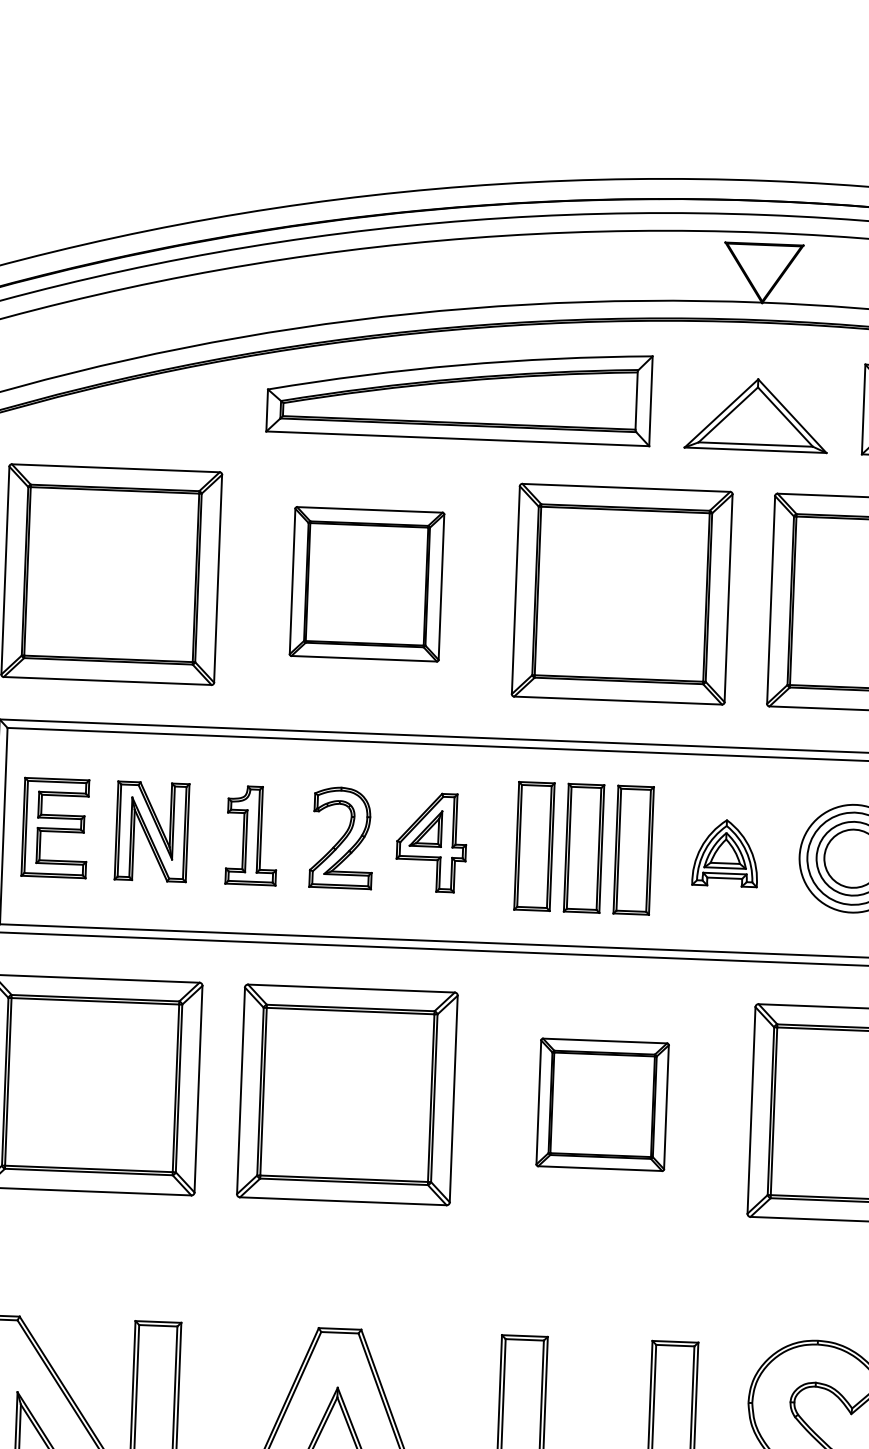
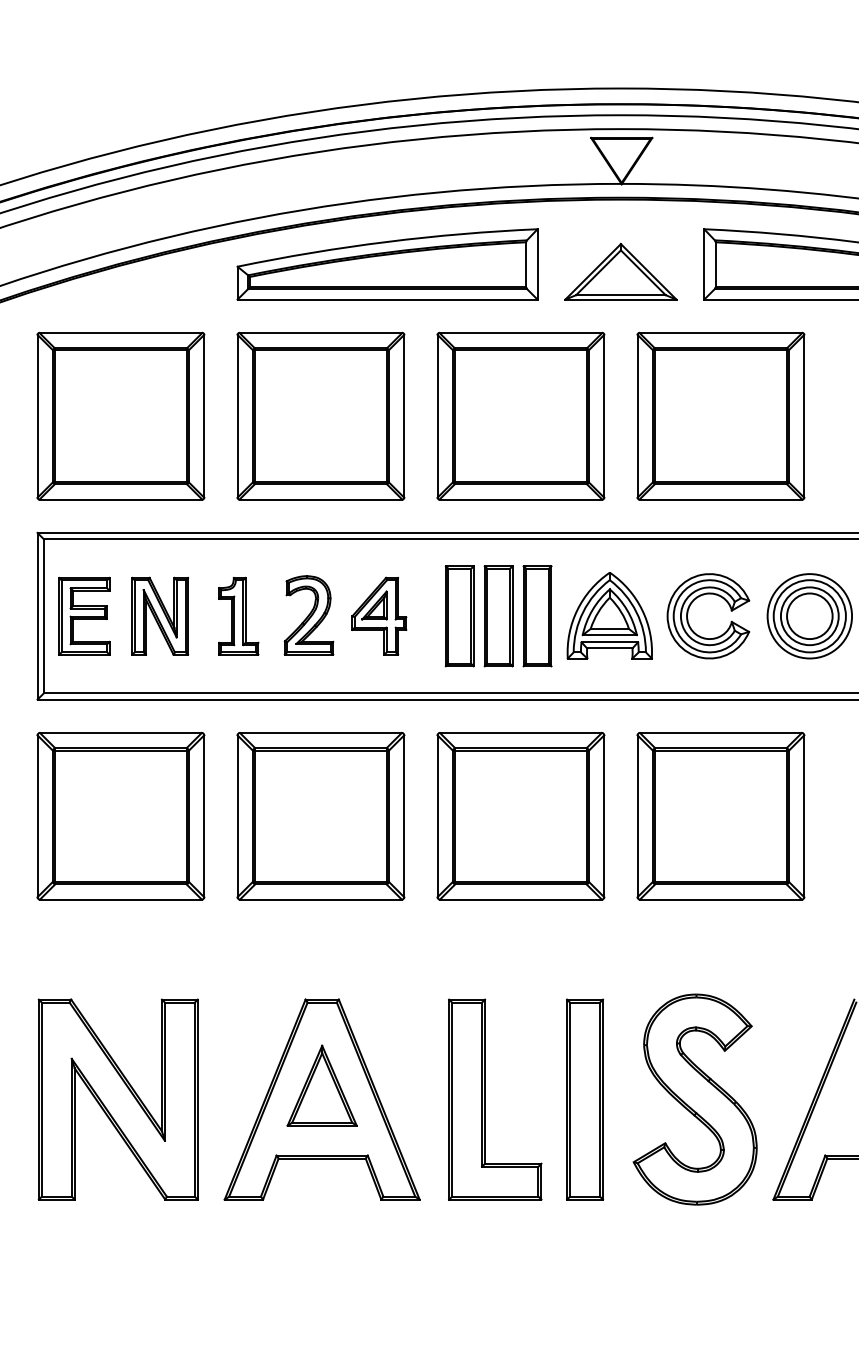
part: (366, 583) -> (320, 415), size x1.43
part: (725, 852) -> (609, 615), size x1.67
part: (602, 1104) -> (520, 816), size x1.67

